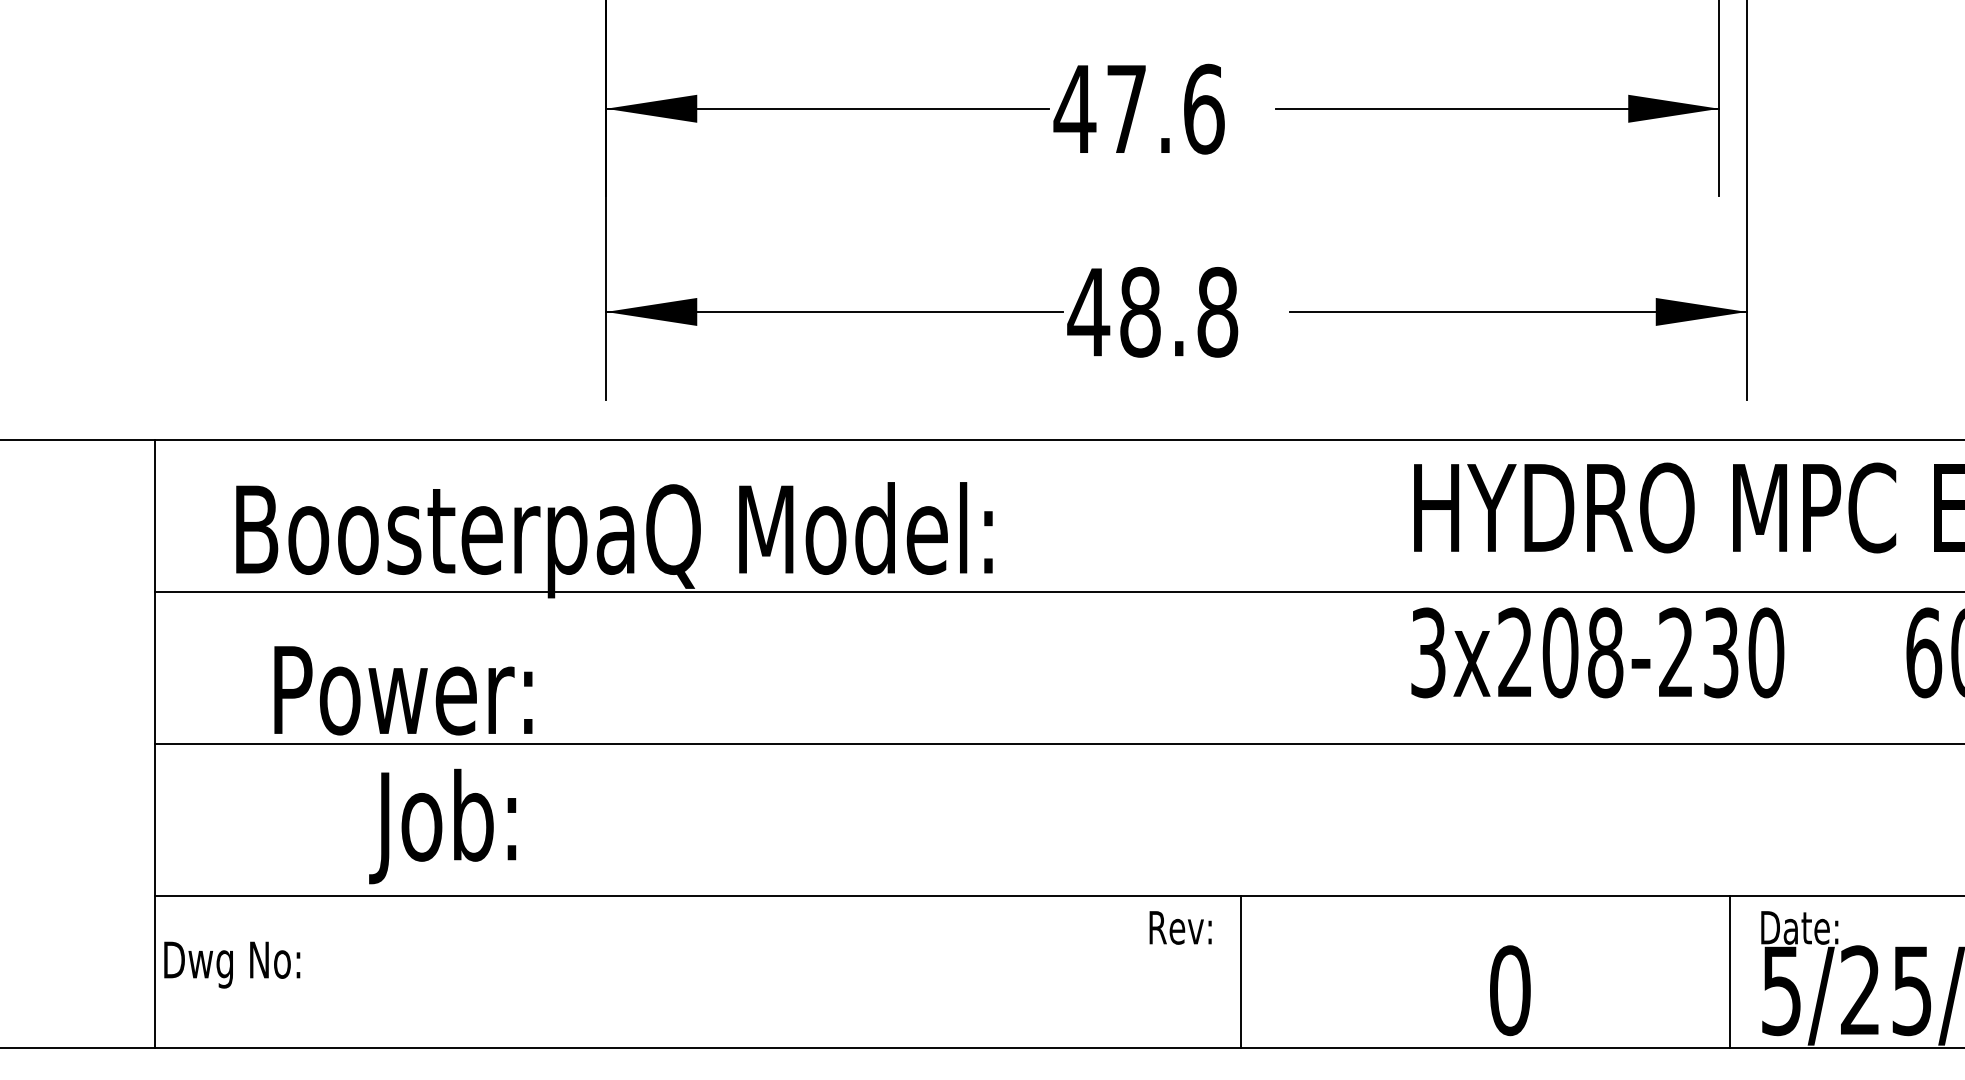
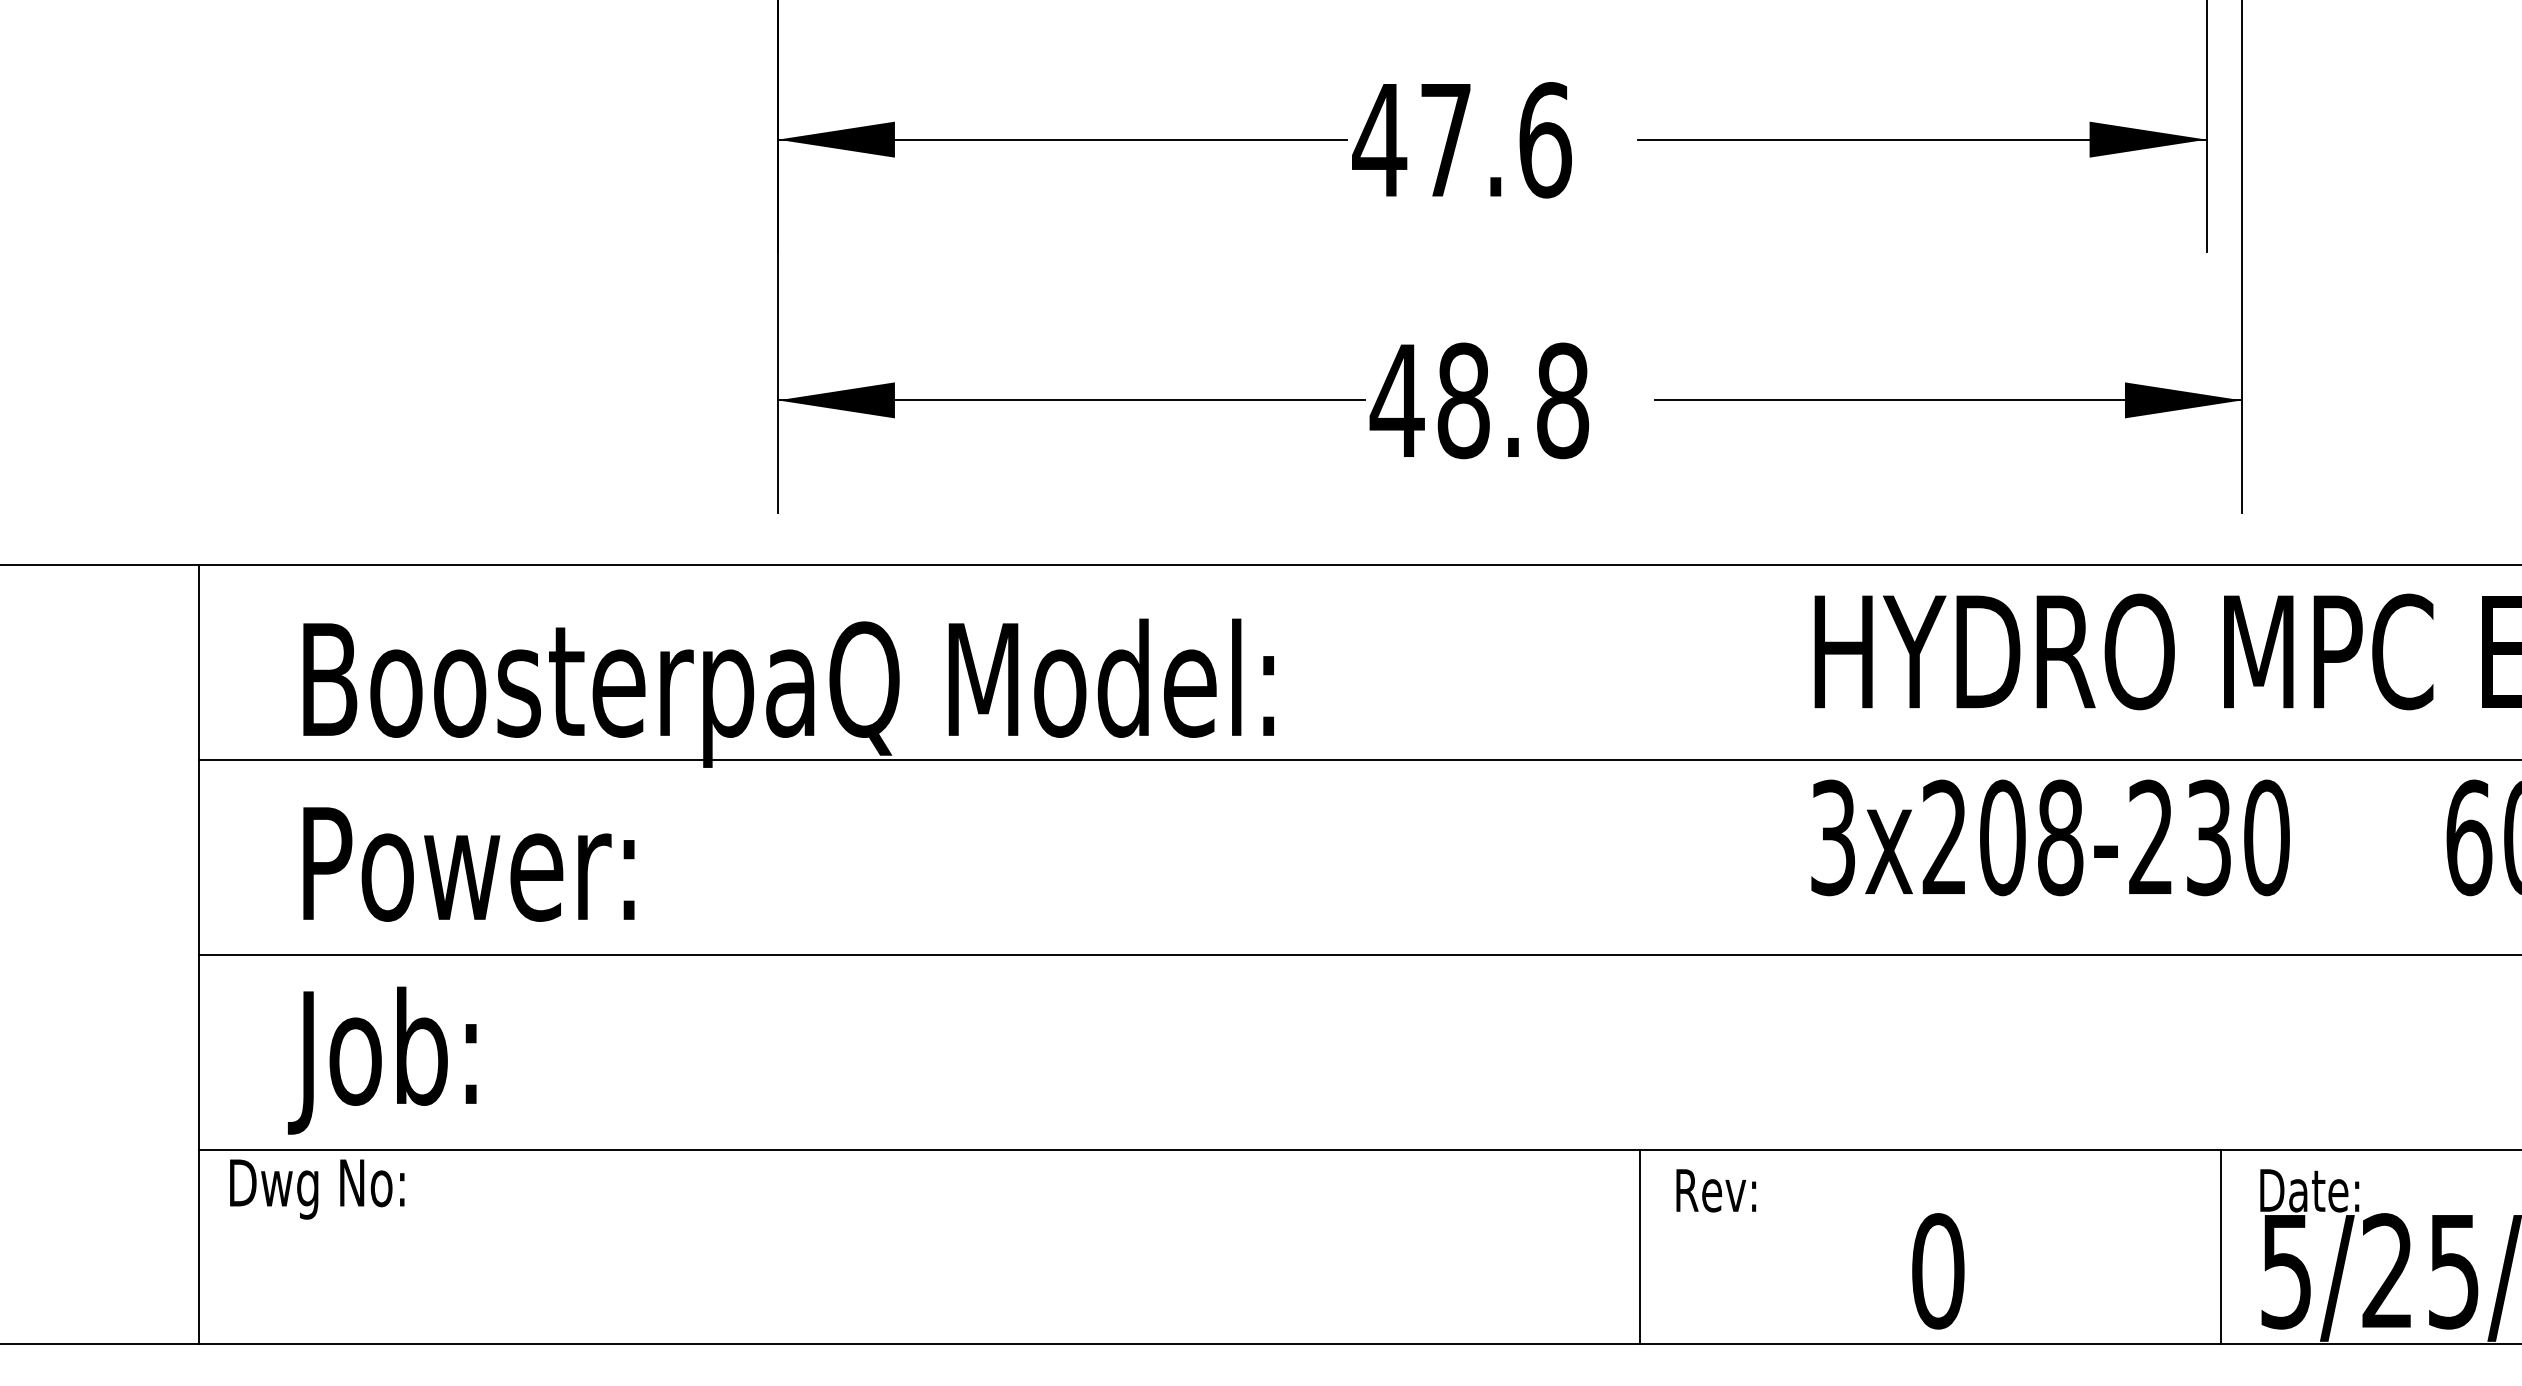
text: (403, 690) -> (468, 864), moved
text: (442, 826) -> (382, 1060), moved
text: (1180, 927) -> (1716, 1190), moved
text: (232, 965) -> (317, 1189), moved
line: (1241, 971) -> (1640, 1246), moved

